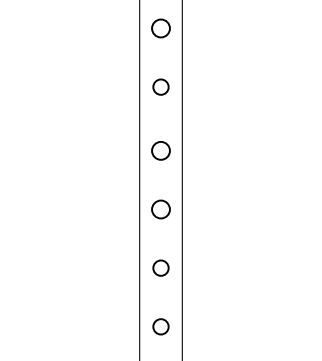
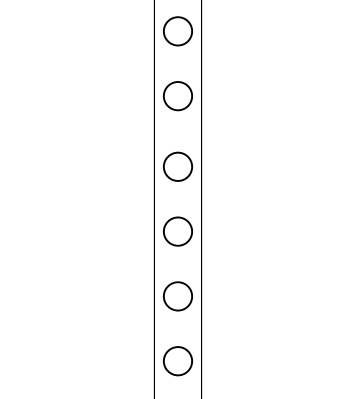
circle: (160, 28) -> (177, 31), size x1.43
circle: (160, 87) -> (177, 96), size x1.67
circle: (160, 150) -> (177, 166), size x1.43
circle: (160, 209) -> (177, 231), size x1.43
circle: (160, 268) -> (177, 296), size x1.67
circle: (160, 326) -> (177, 361), size x1.67

